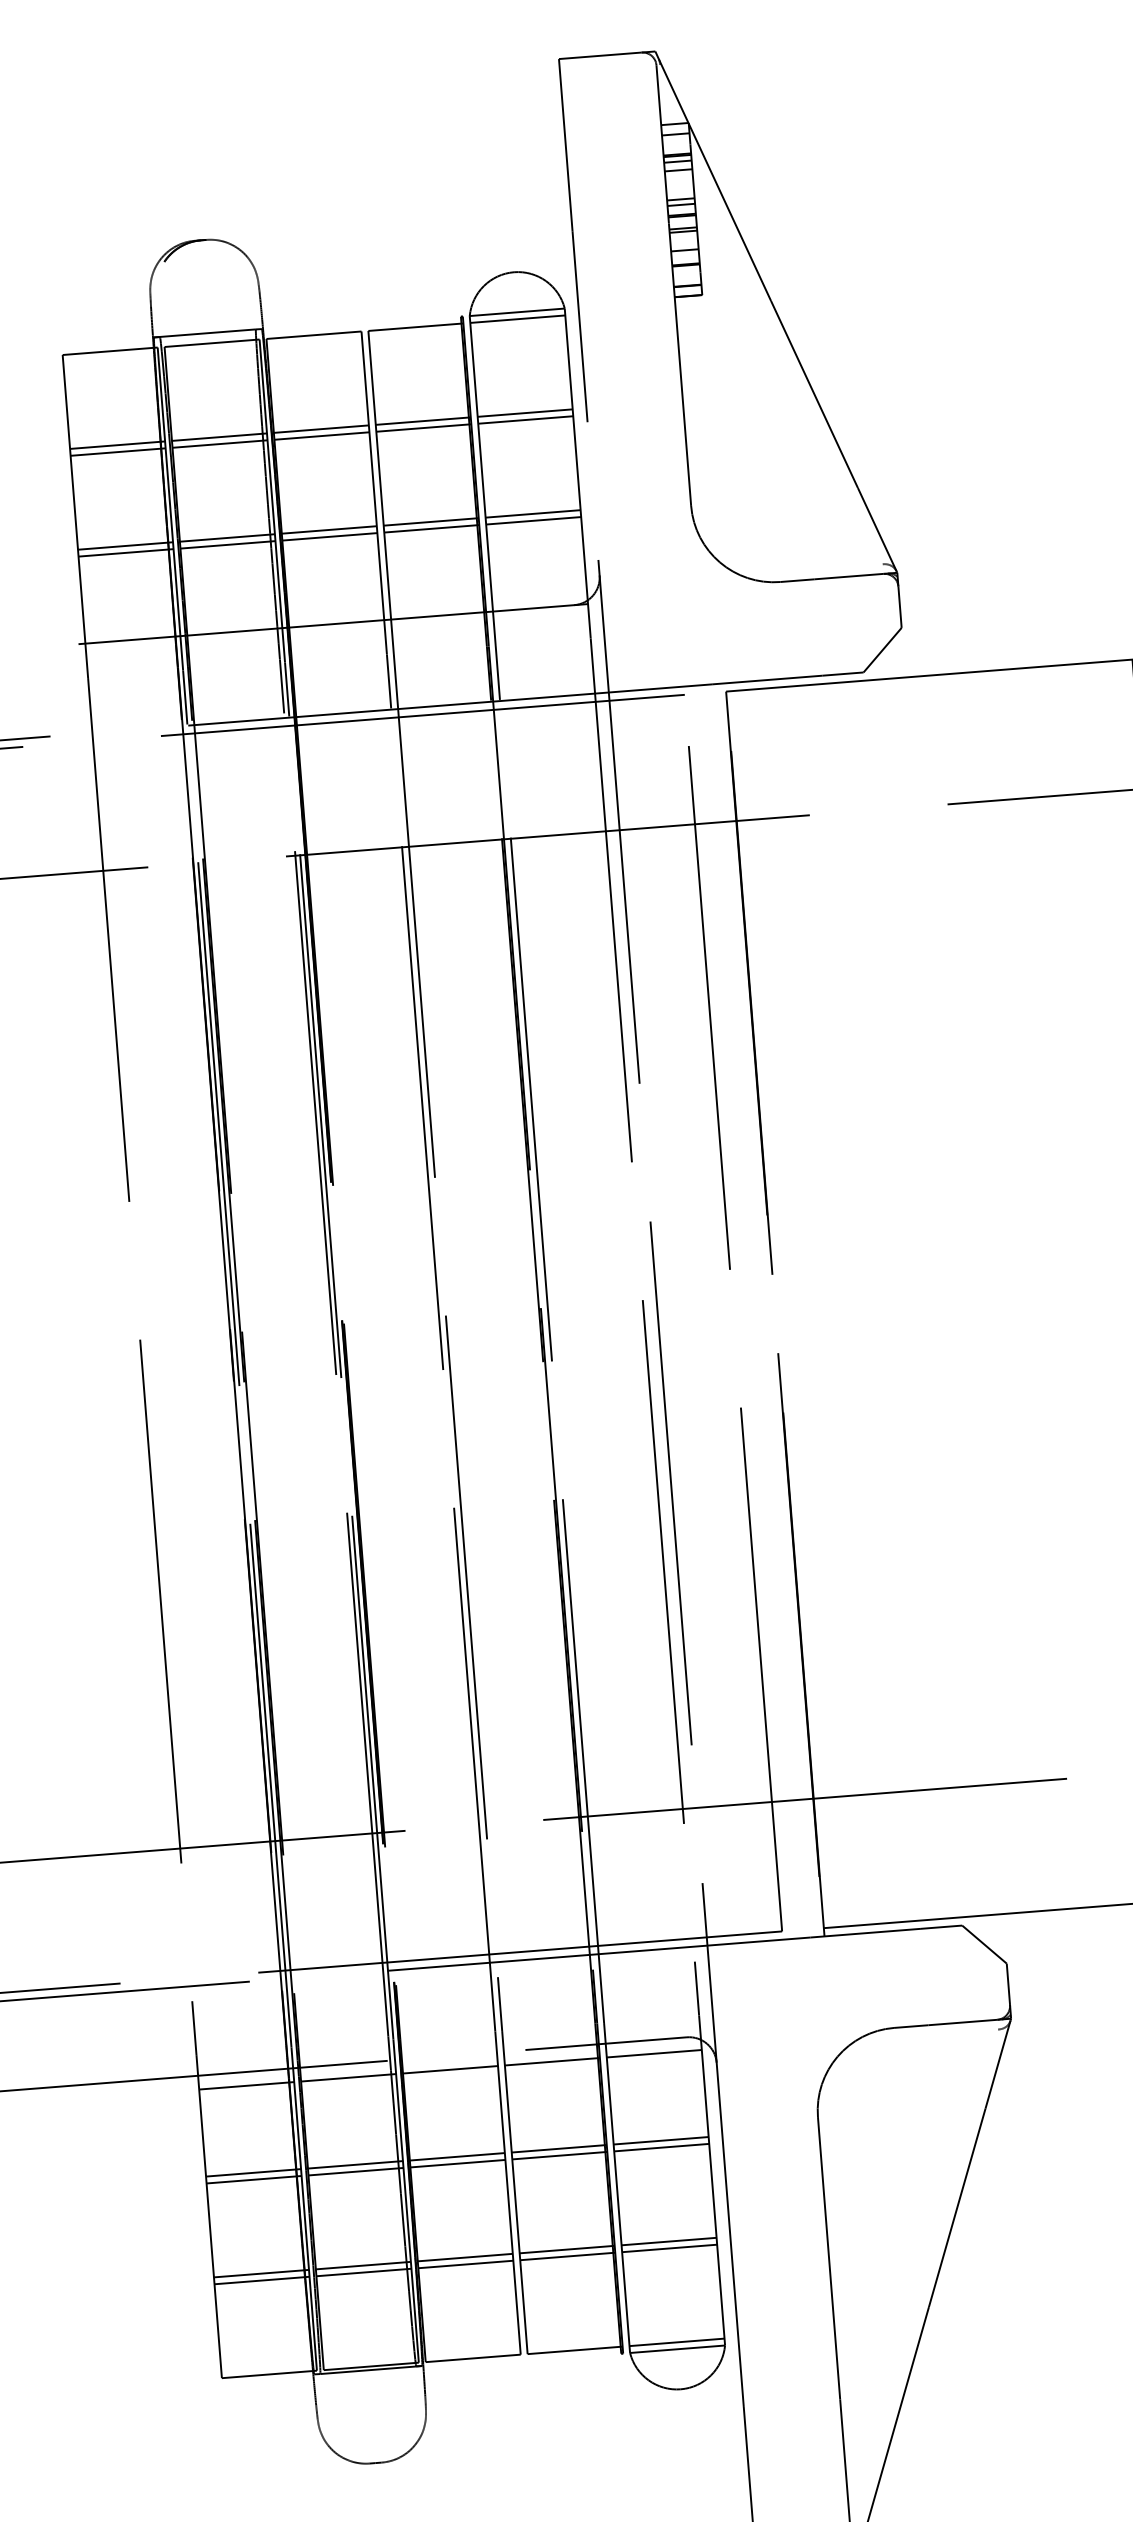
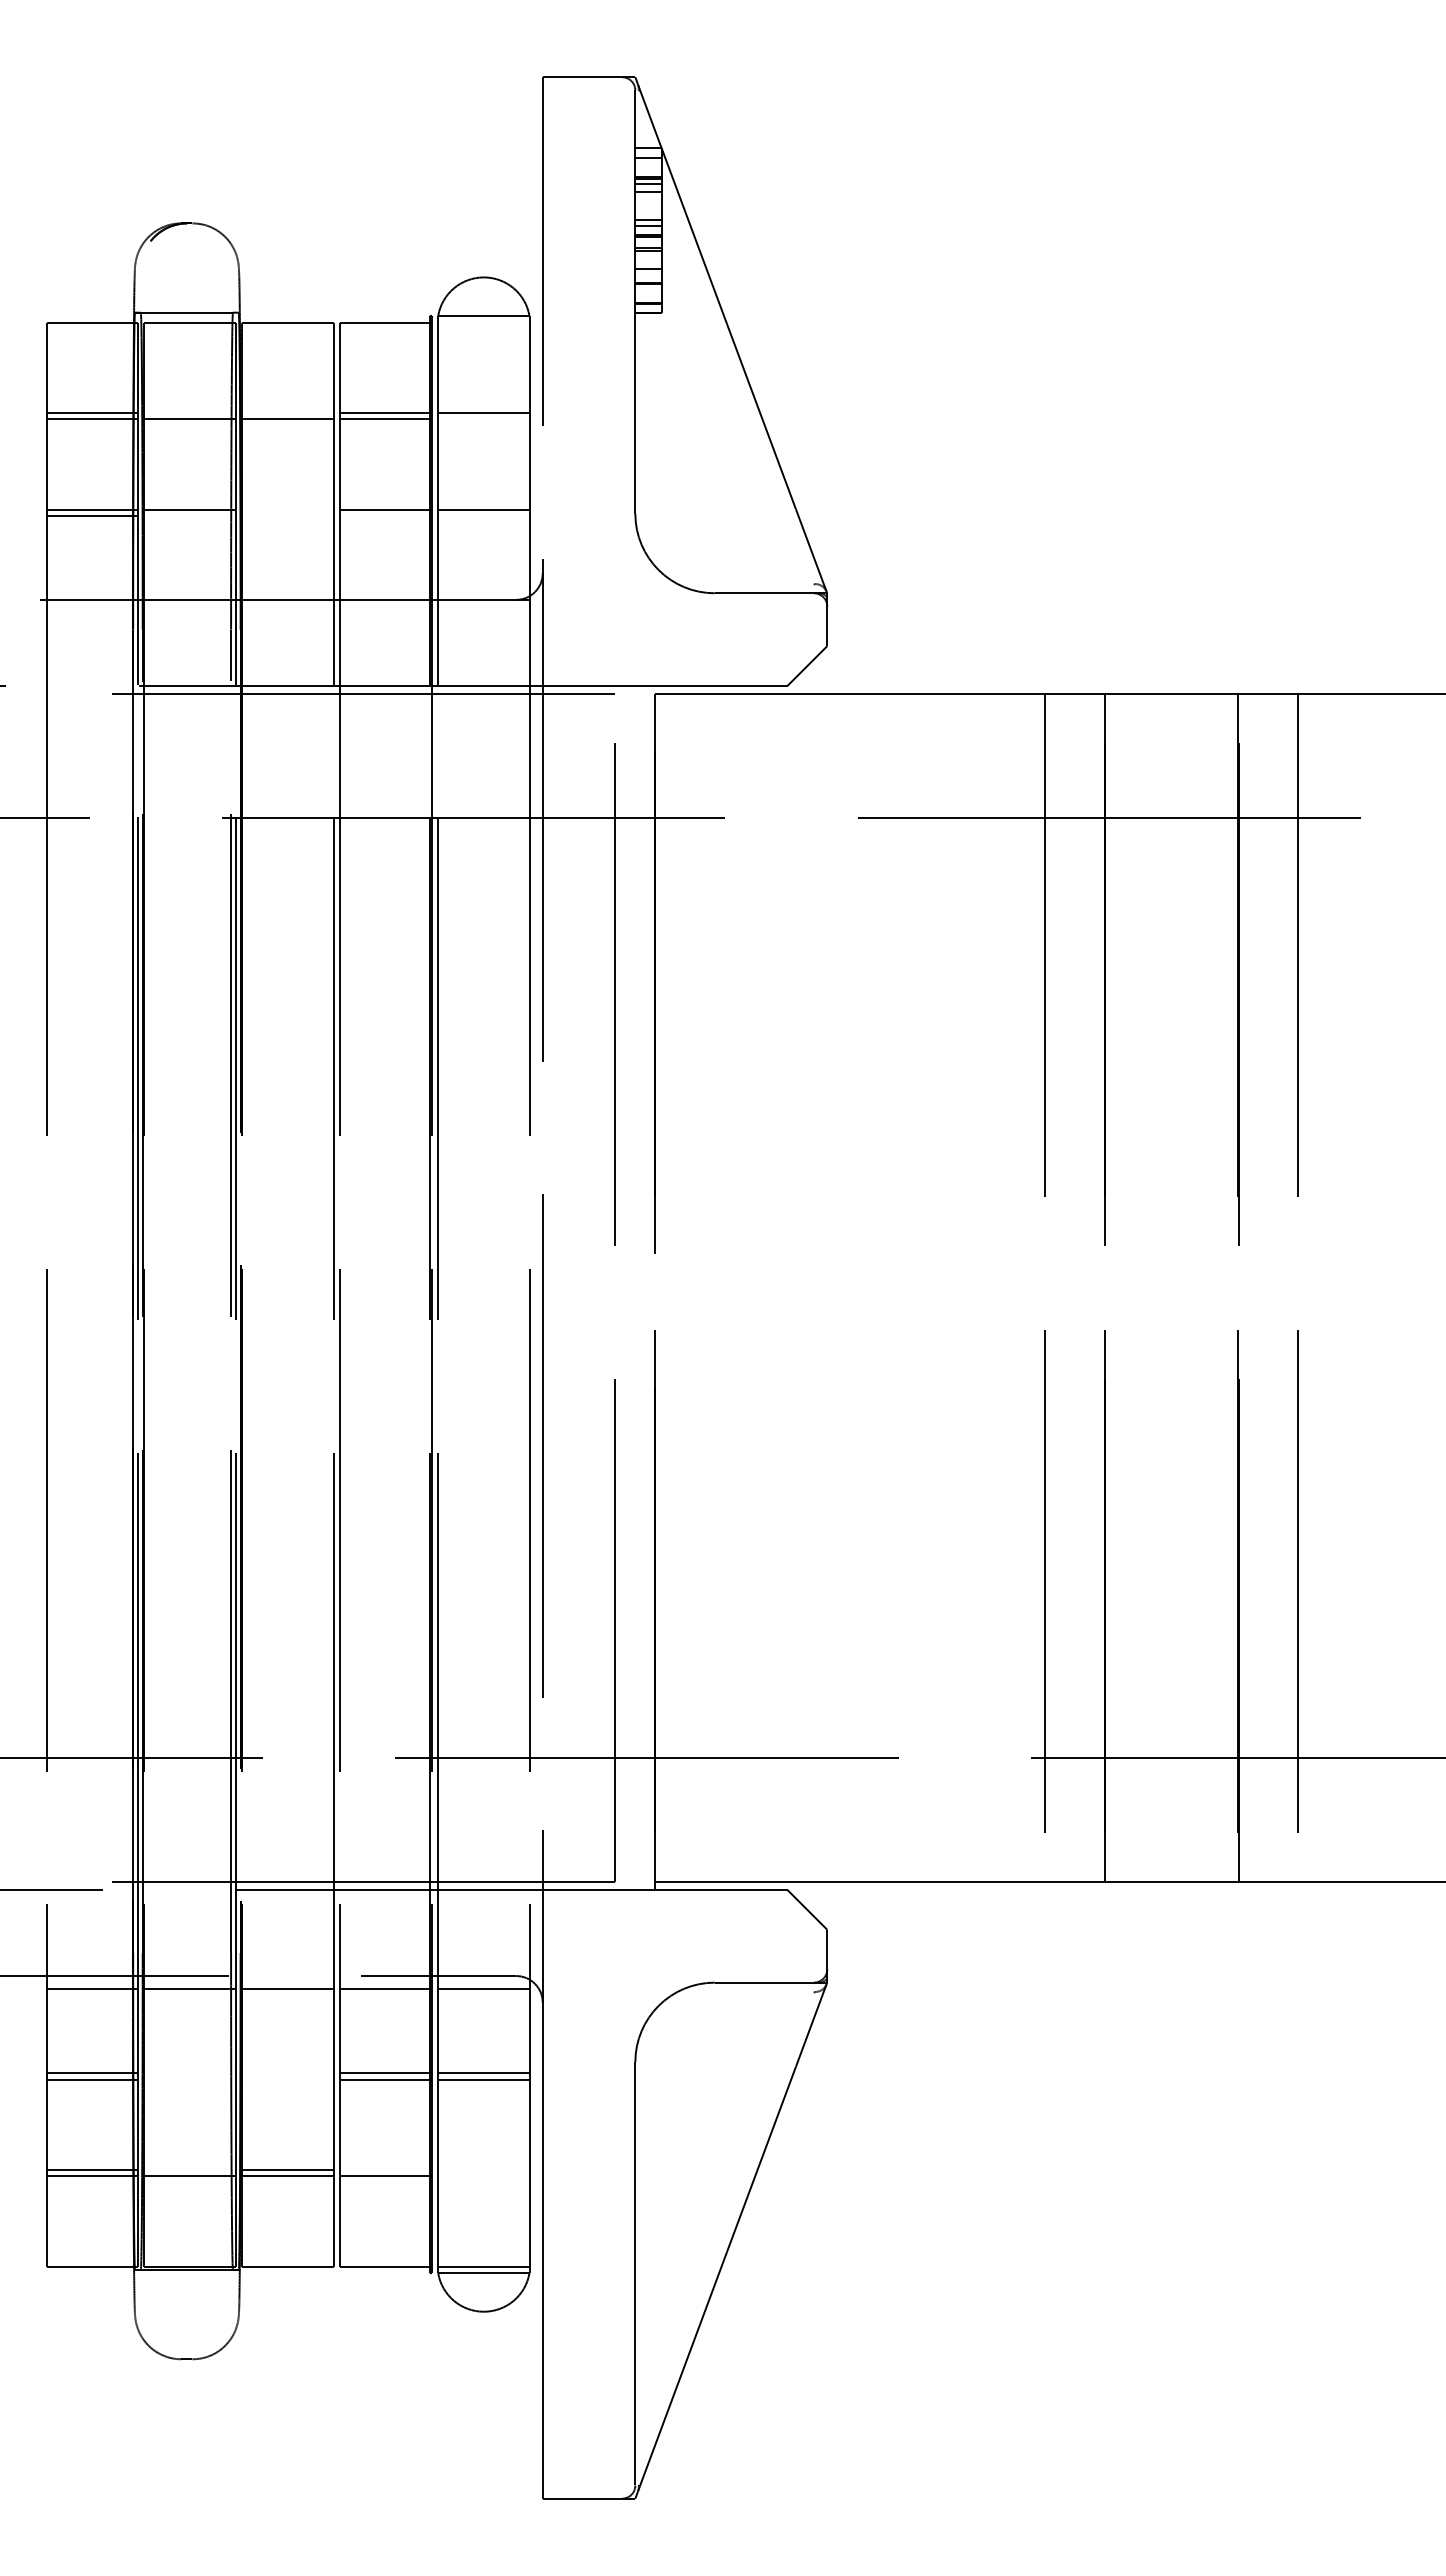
line: (517, 319) -> (483, 322), removed
line: (525, 420) -> (483, 419), removed
line: (320, 428) -> (287, 412), removed
line: (218, 436) -> (189, 412), removed
line: (533, 521) -> (483, 516), removed
line: (328, 529) -> (287, 509), removed
line: (431, 529) -> (385, 516), removed
line: (329, 537) -> (287, 516), removed
line: (227, 545) -> (189, 516), removed
line: (456, 2156) -> (287, 2072), removed
line: (457, 2163) -> (287, 2079), removed
line: (354, 2164) -> (189, 2072), removed
line: (355, 2171) -> (189, 2079), removed
line: (668, 2241) -> (483, 2169), removed
line: (669, 2248) -> (483, 2176), removed
line: (566, 2249) -> (385, 2169), removed
line: (362, 2265) -> (189, 2169), removed

